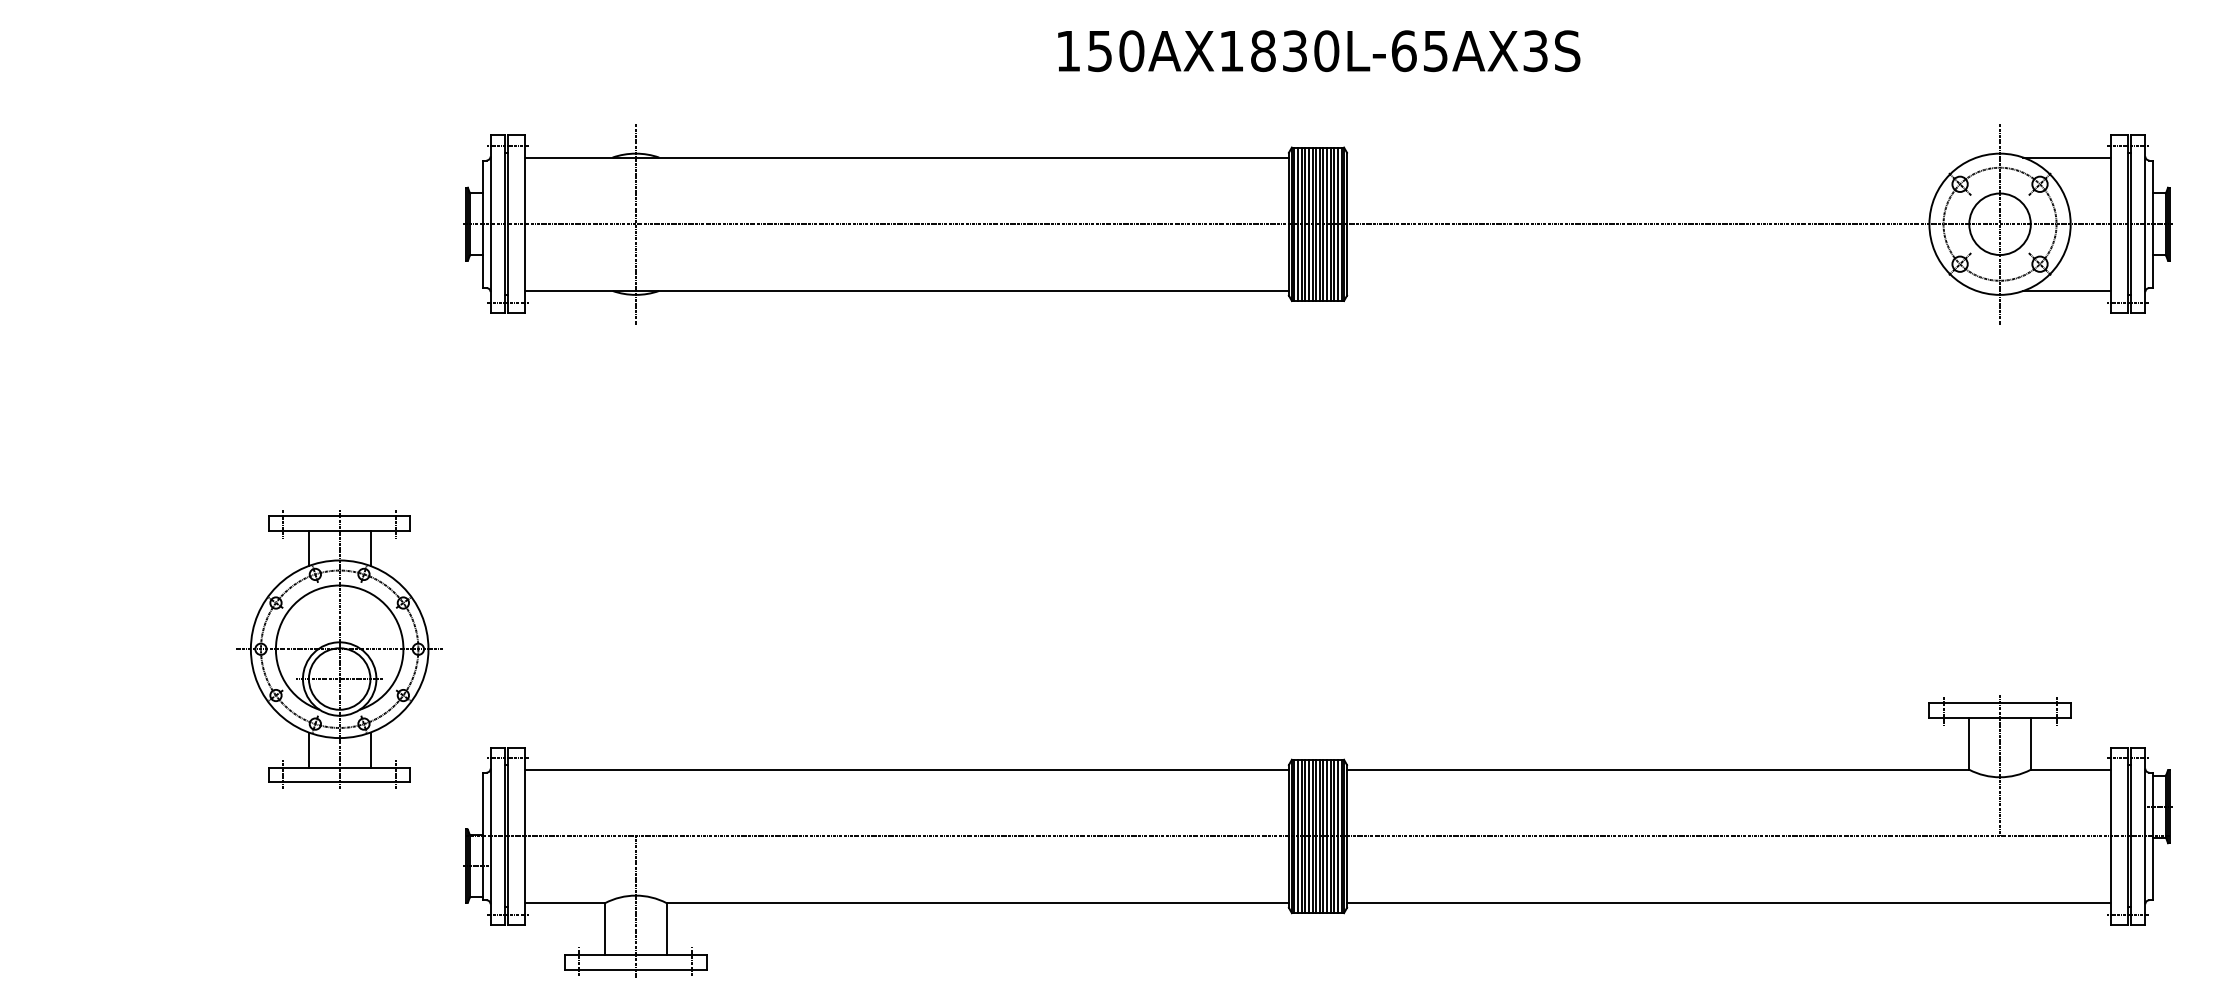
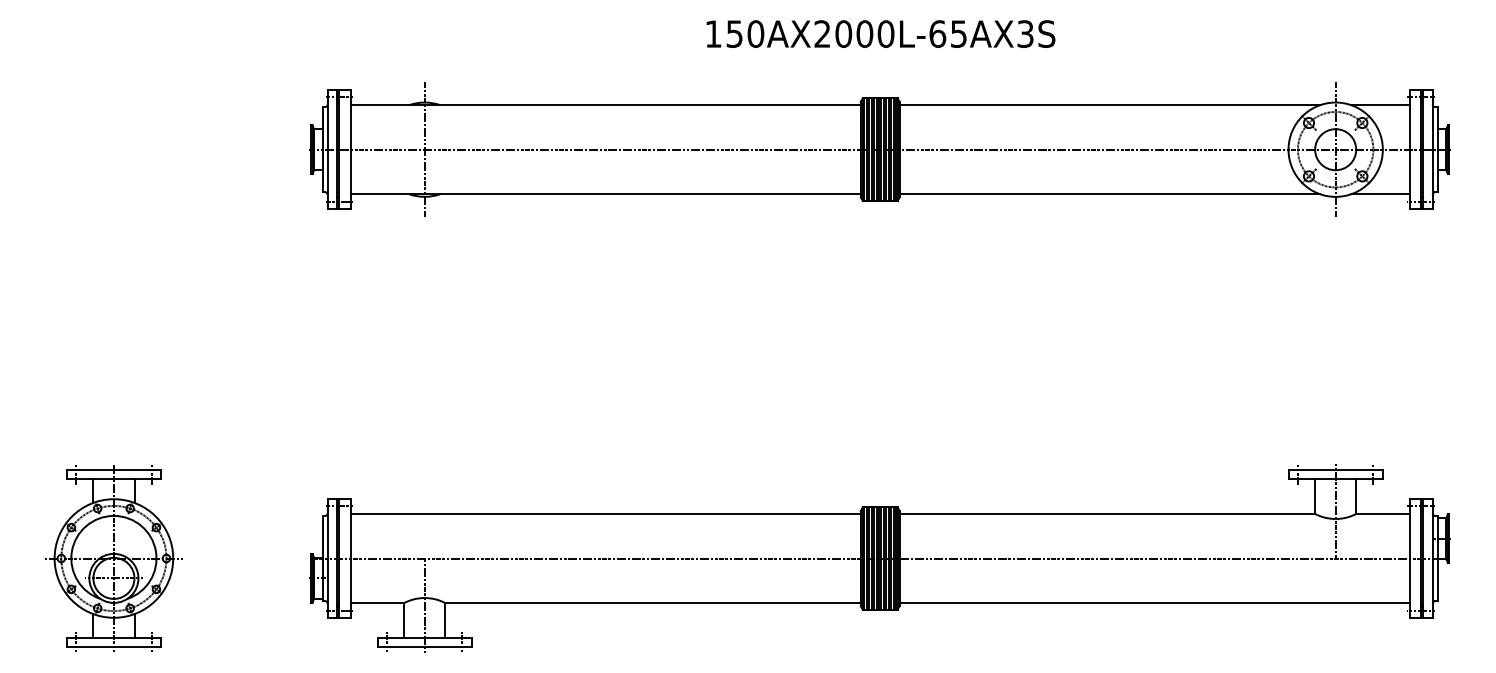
text: (1263, 50) -> (843, 33), 150AX1830L-65AX3S -> 150AX2000L-65AX3S
line: (1661, 158) -> (1109, 105), added
line: (1661, 291) -> (1109, 194), added
part: (339, 649) -> (113, 558), moved

